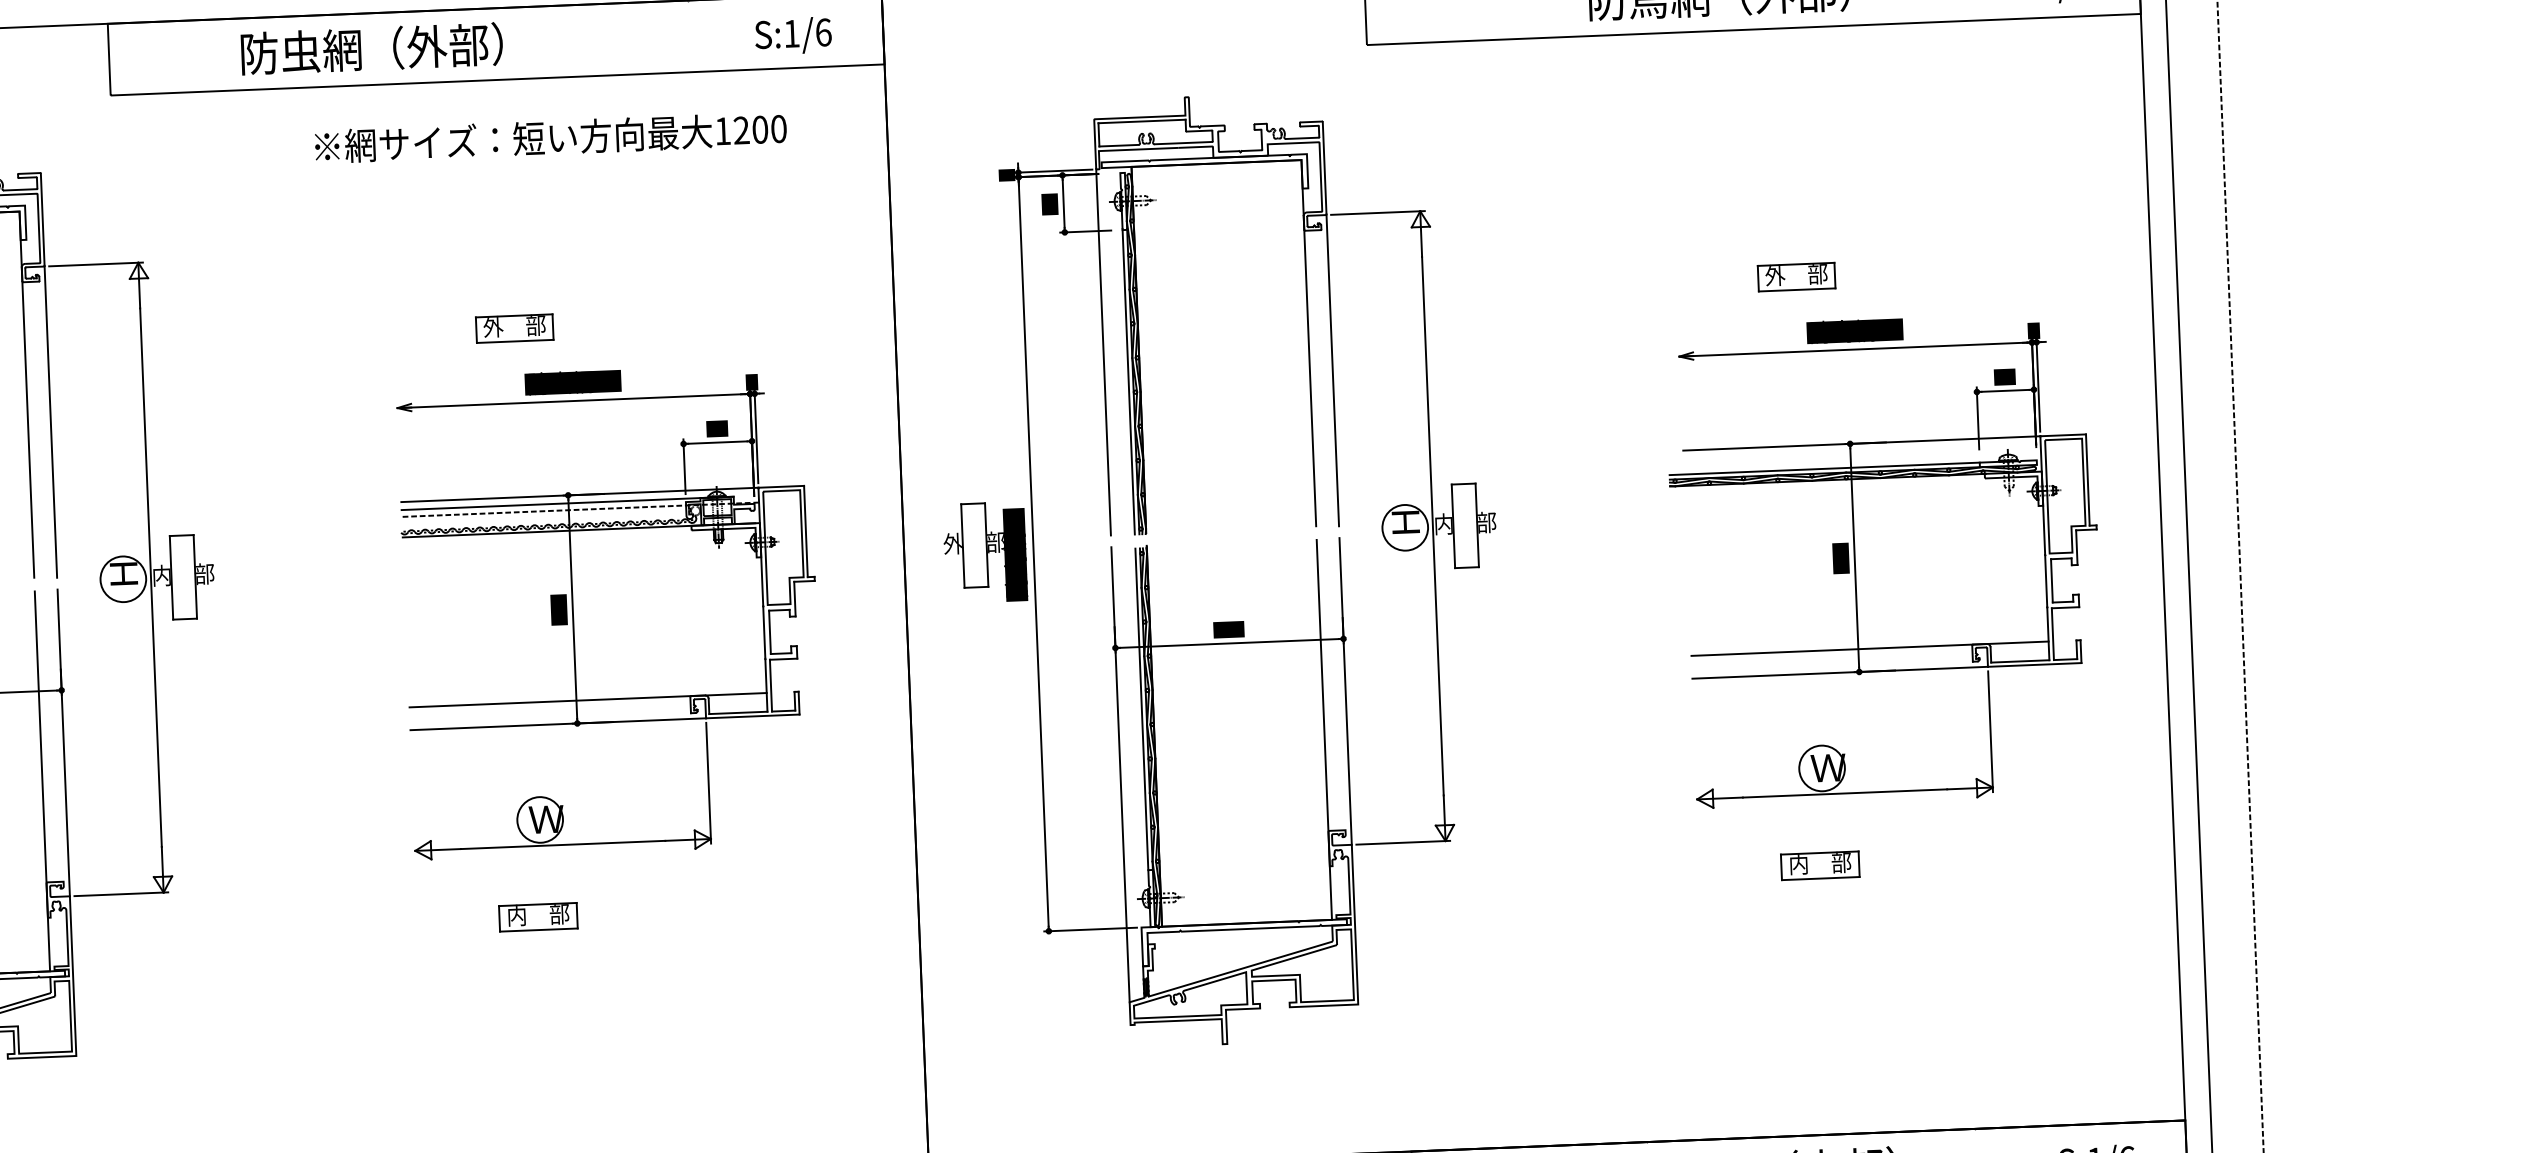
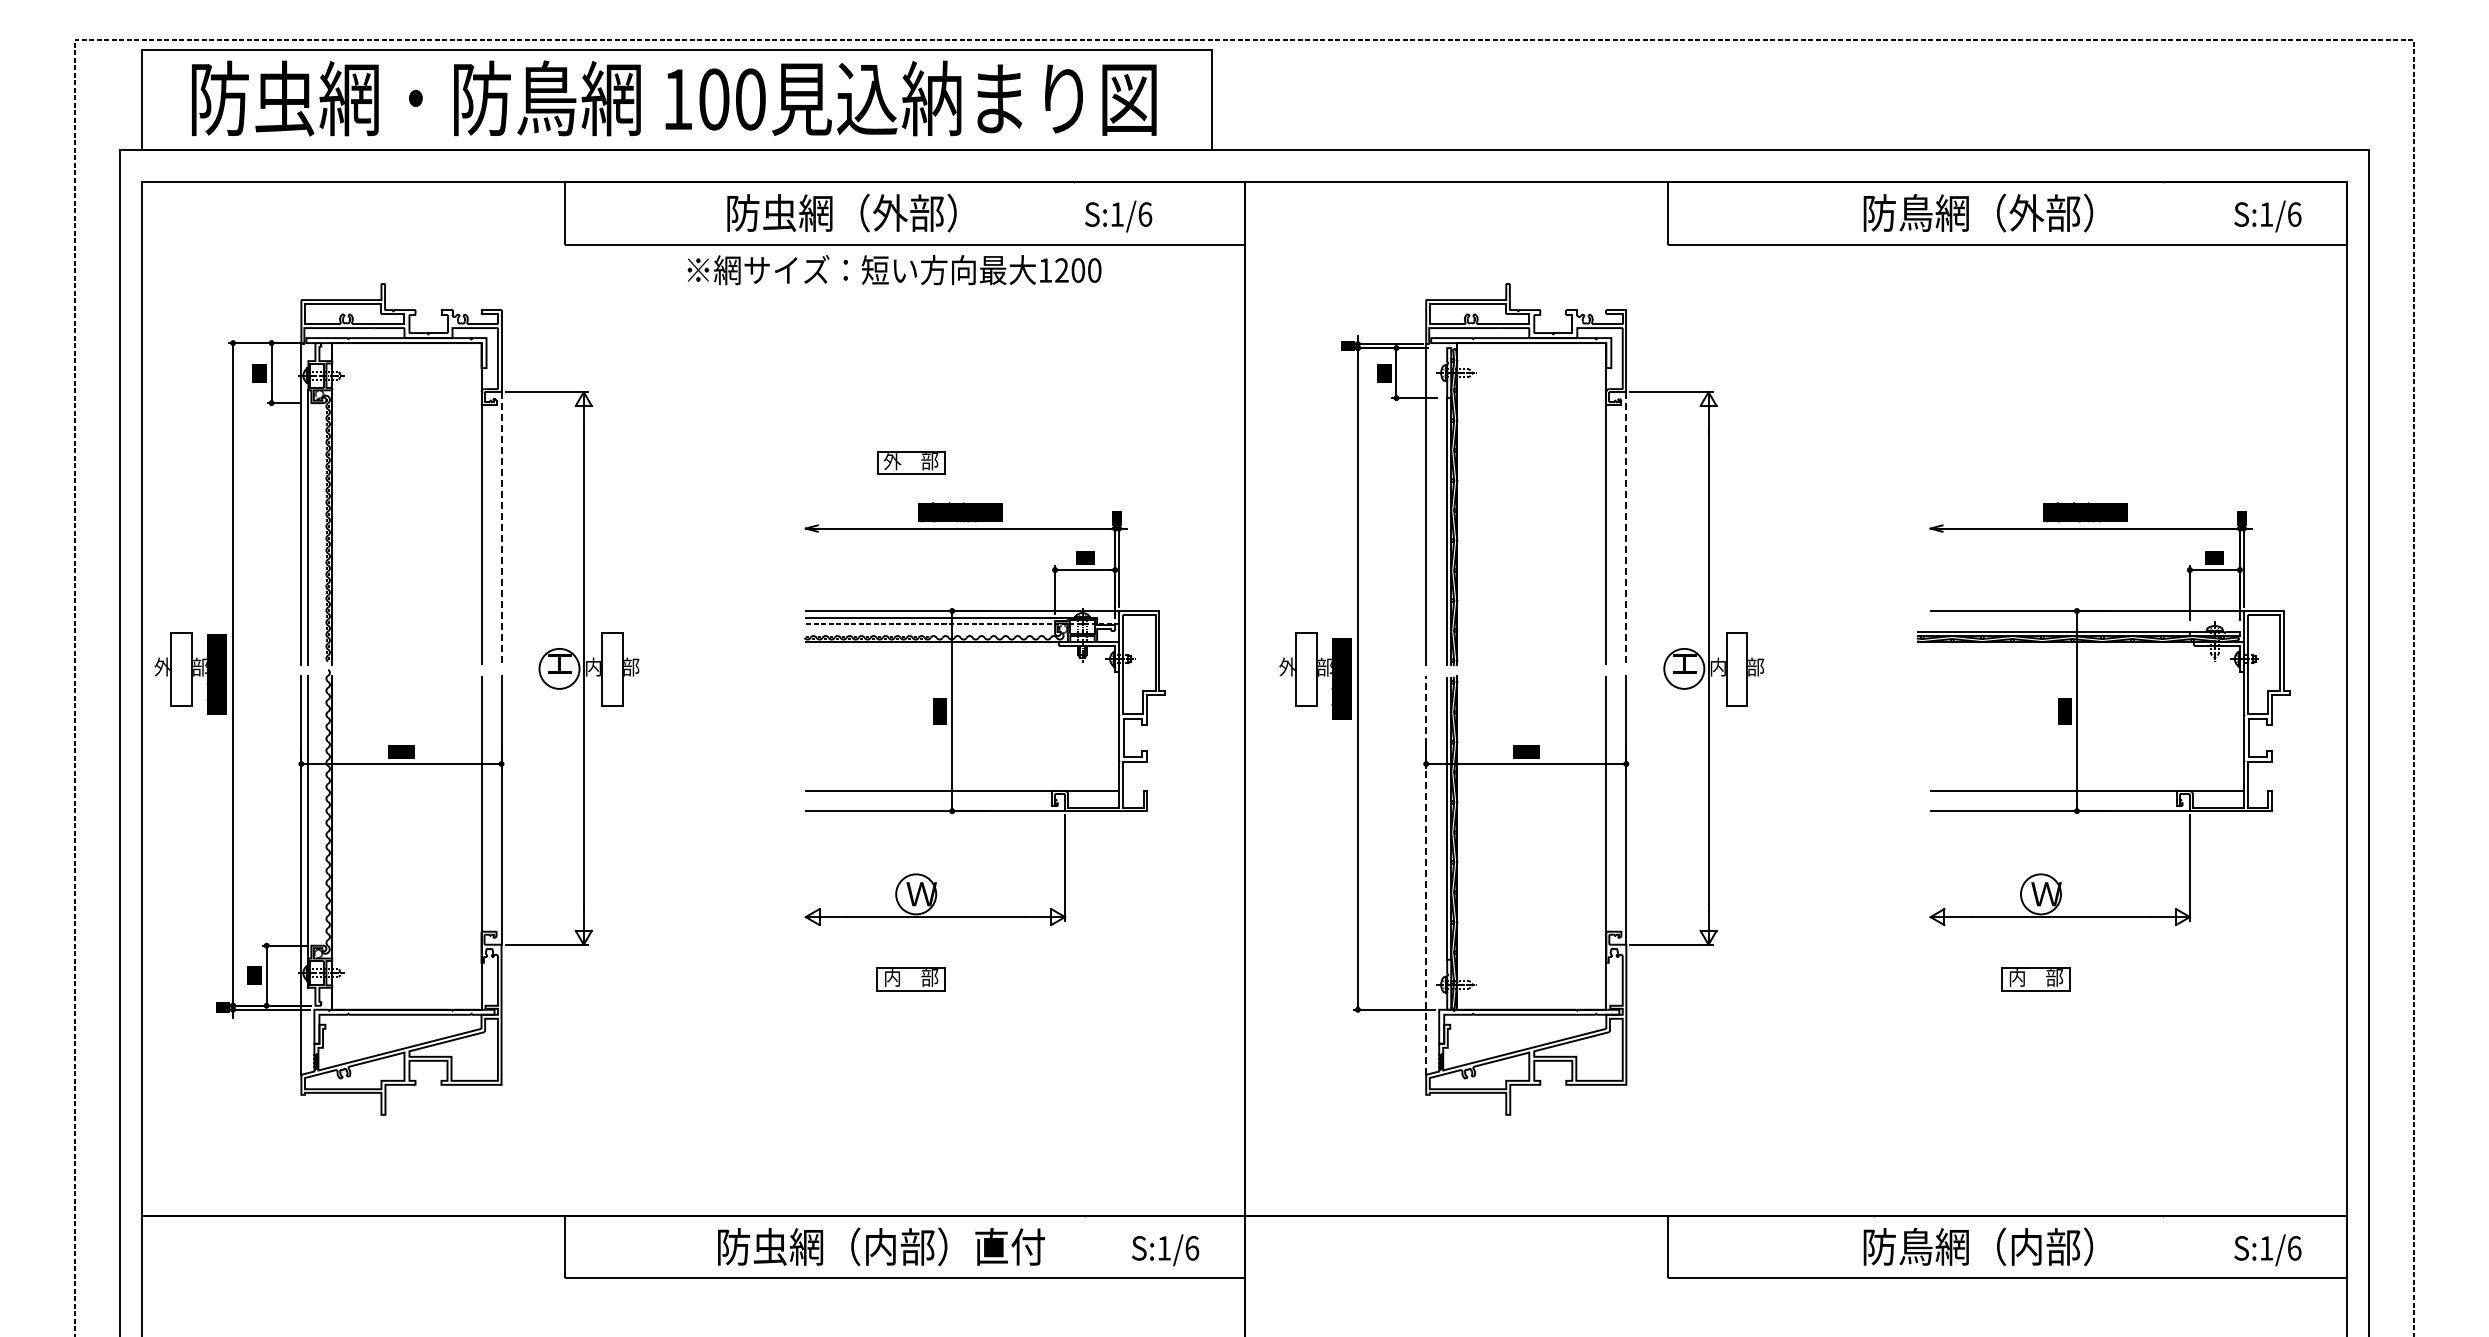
text: (793, 35) -> (1118, 216), moved
text: (371, 48) -> (841, 212), moved
text: (550, 138) -> (894, 270), moved
part: (1796, 276) -> (2035, 462), removed
line: (1332, 370) -> (1626, 528), solid -> dashed
line: (50, 421) -> (501, 528), solid -> dashed
line: (1120, 775) -> (1426, 875), solid -> dashed

